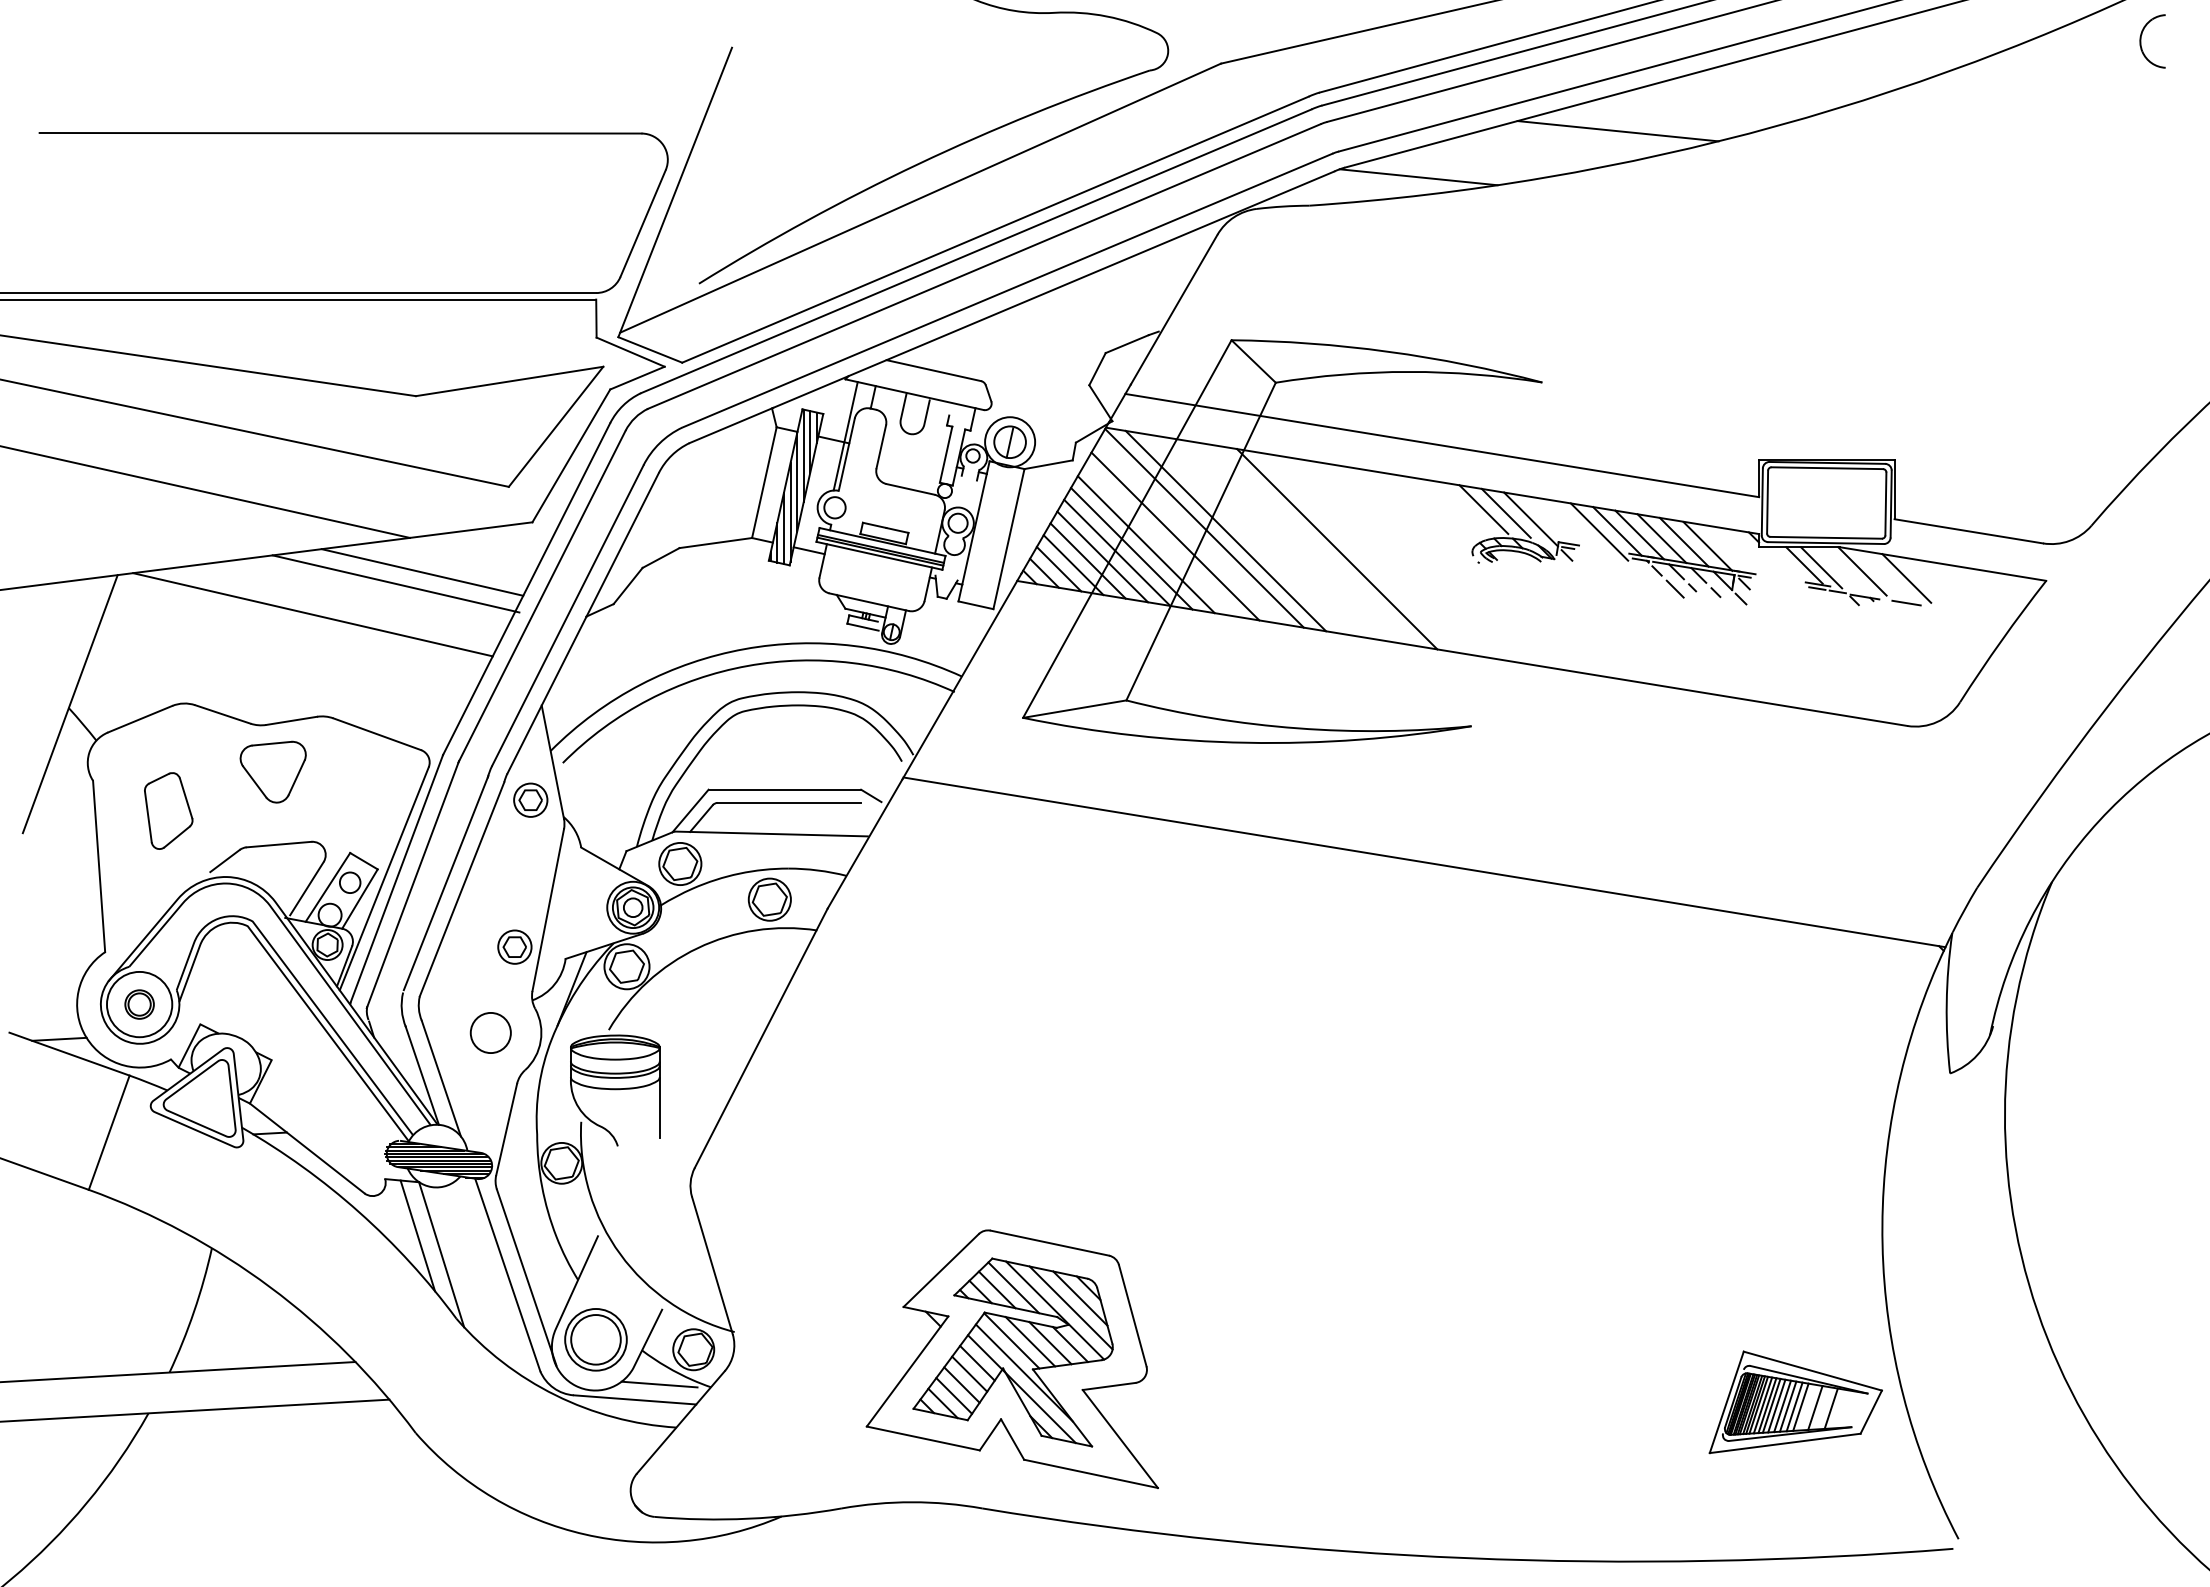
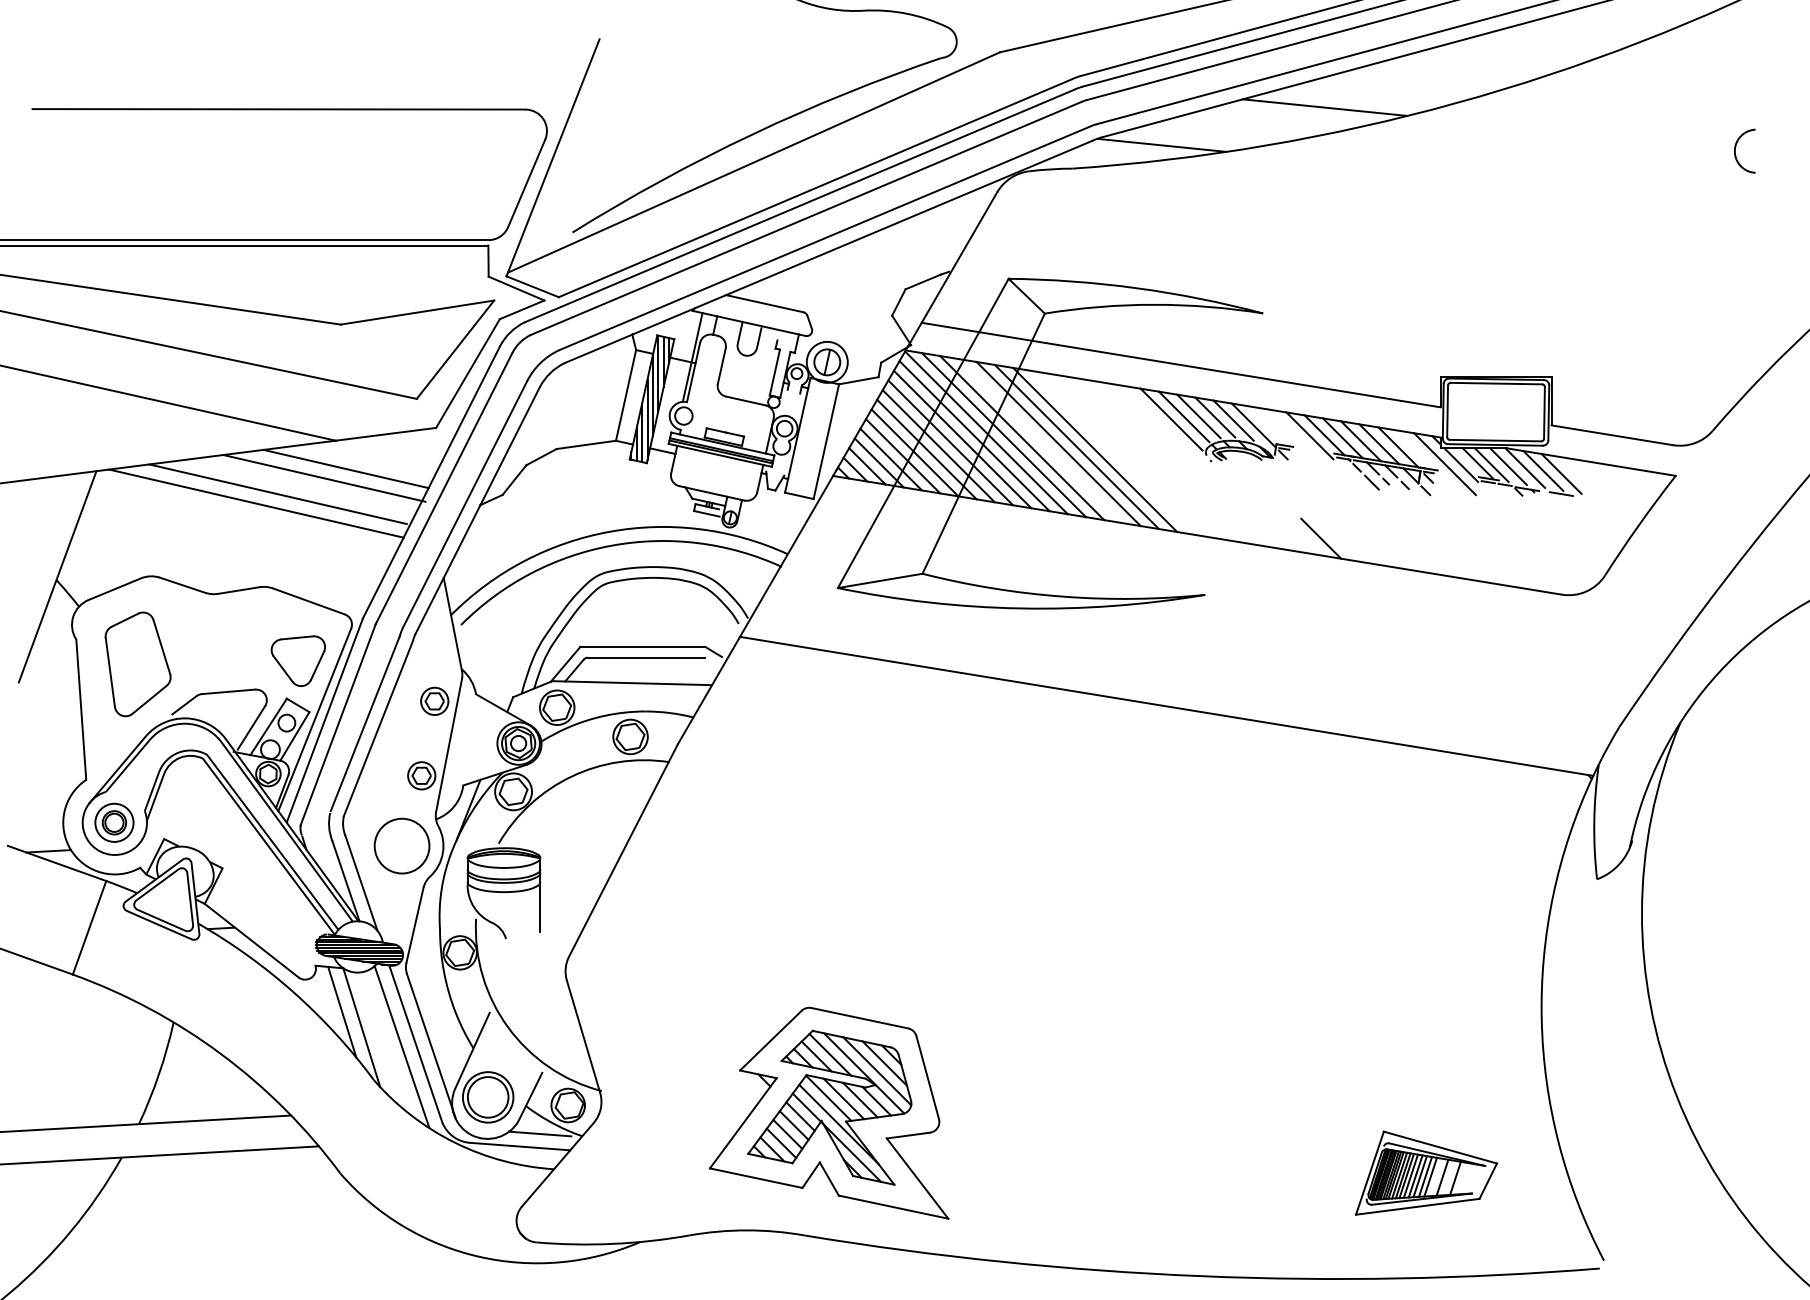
part: (2141, 41) -> (1735, 151), moved
line: (1463, 507) -> (1198, 415), added
line: (1445, 508) -> (1183, 416), added
line: (1430, 512) -> (1171, 419), added
line: (1189, 532) -> (974, 436), added
line: (1247, 534) -> (1021, 437), added
line: (1160, 540) -> (950, 442), added
line: (1292, 541) -> (1058, 443), added
line: (1314, 545) -> (1076, 446), added
line: (1764, 566) -> (1445, 464), added
line: (1783, 567) -> (1460, 464), added
line: (1841, 569) -> (1508, 466), added
line: (1884, 574) -> (1543, 470), added
line: (339, 602) -> (278, 493), added
line: (1612, 657) -> (1320, 538), added
part: (272, 771) -> (297, 660), moved
part: (530, 799) -> (434, 700), moved
part: (168, 810) -> (138, 663), size x1.67
circle: (139, 1004) -> (114, 822), size x0.71
circle: (490, 1032) -> (401, 845), size x1.67
line: (490, 1277) -> (401, 1046), added
part: (1795, 1402) -> (1426, 1173), moved

